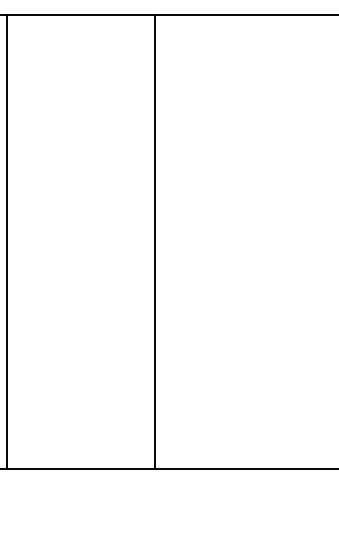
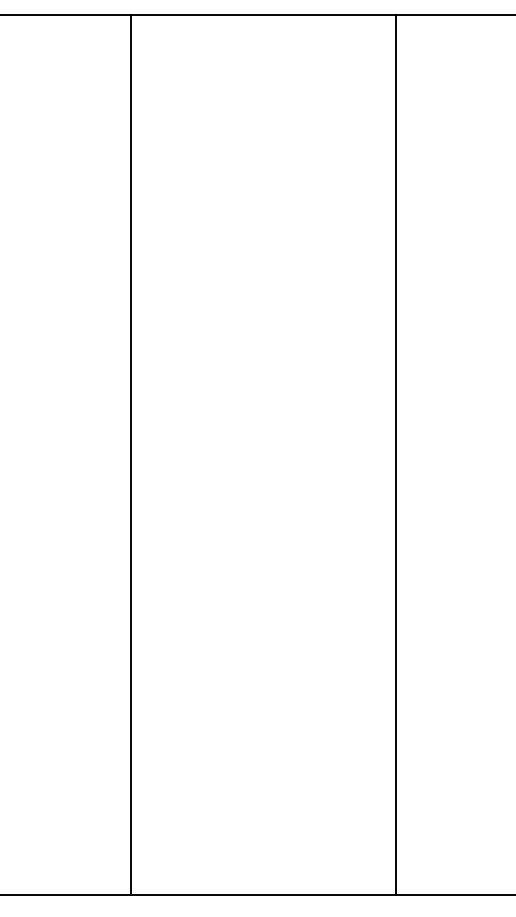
line: (6, 242) -> (130, 455), moved
line: (155, 242) -> (396, 455), moved

